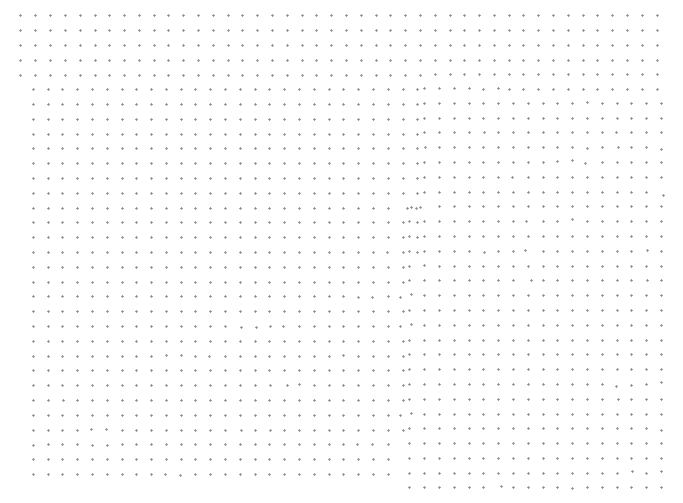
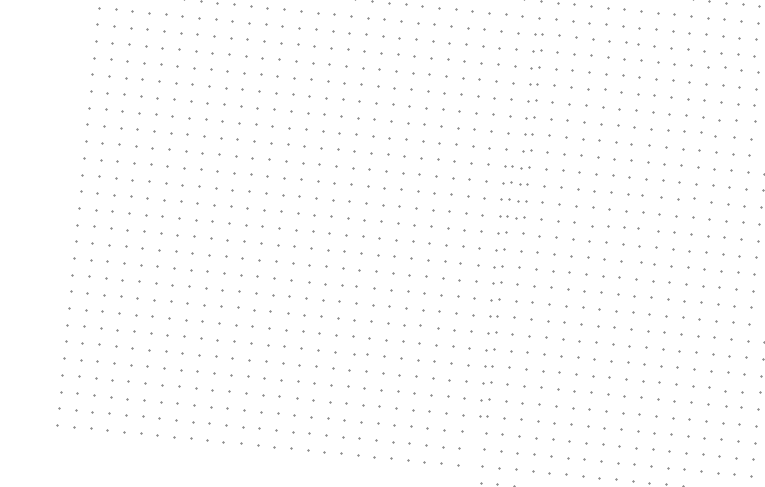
part: (413, 207) -> (516, 167), size x1.67
part: (406, 296) -> (498, 266), size x0.62
part: (406, 325) -> (495, 299), size x0.62
part: (406, 414) -> (485, 399), size x0.62

